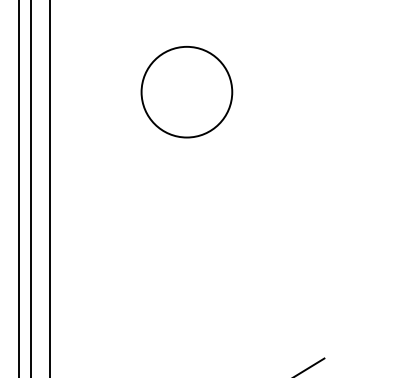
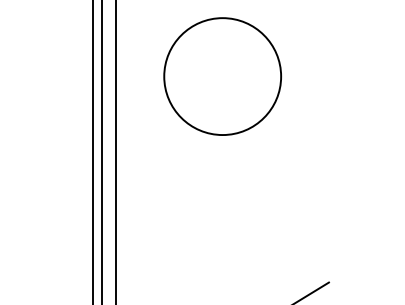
circle: (186, 92) -> (222, 76), size x1.67

